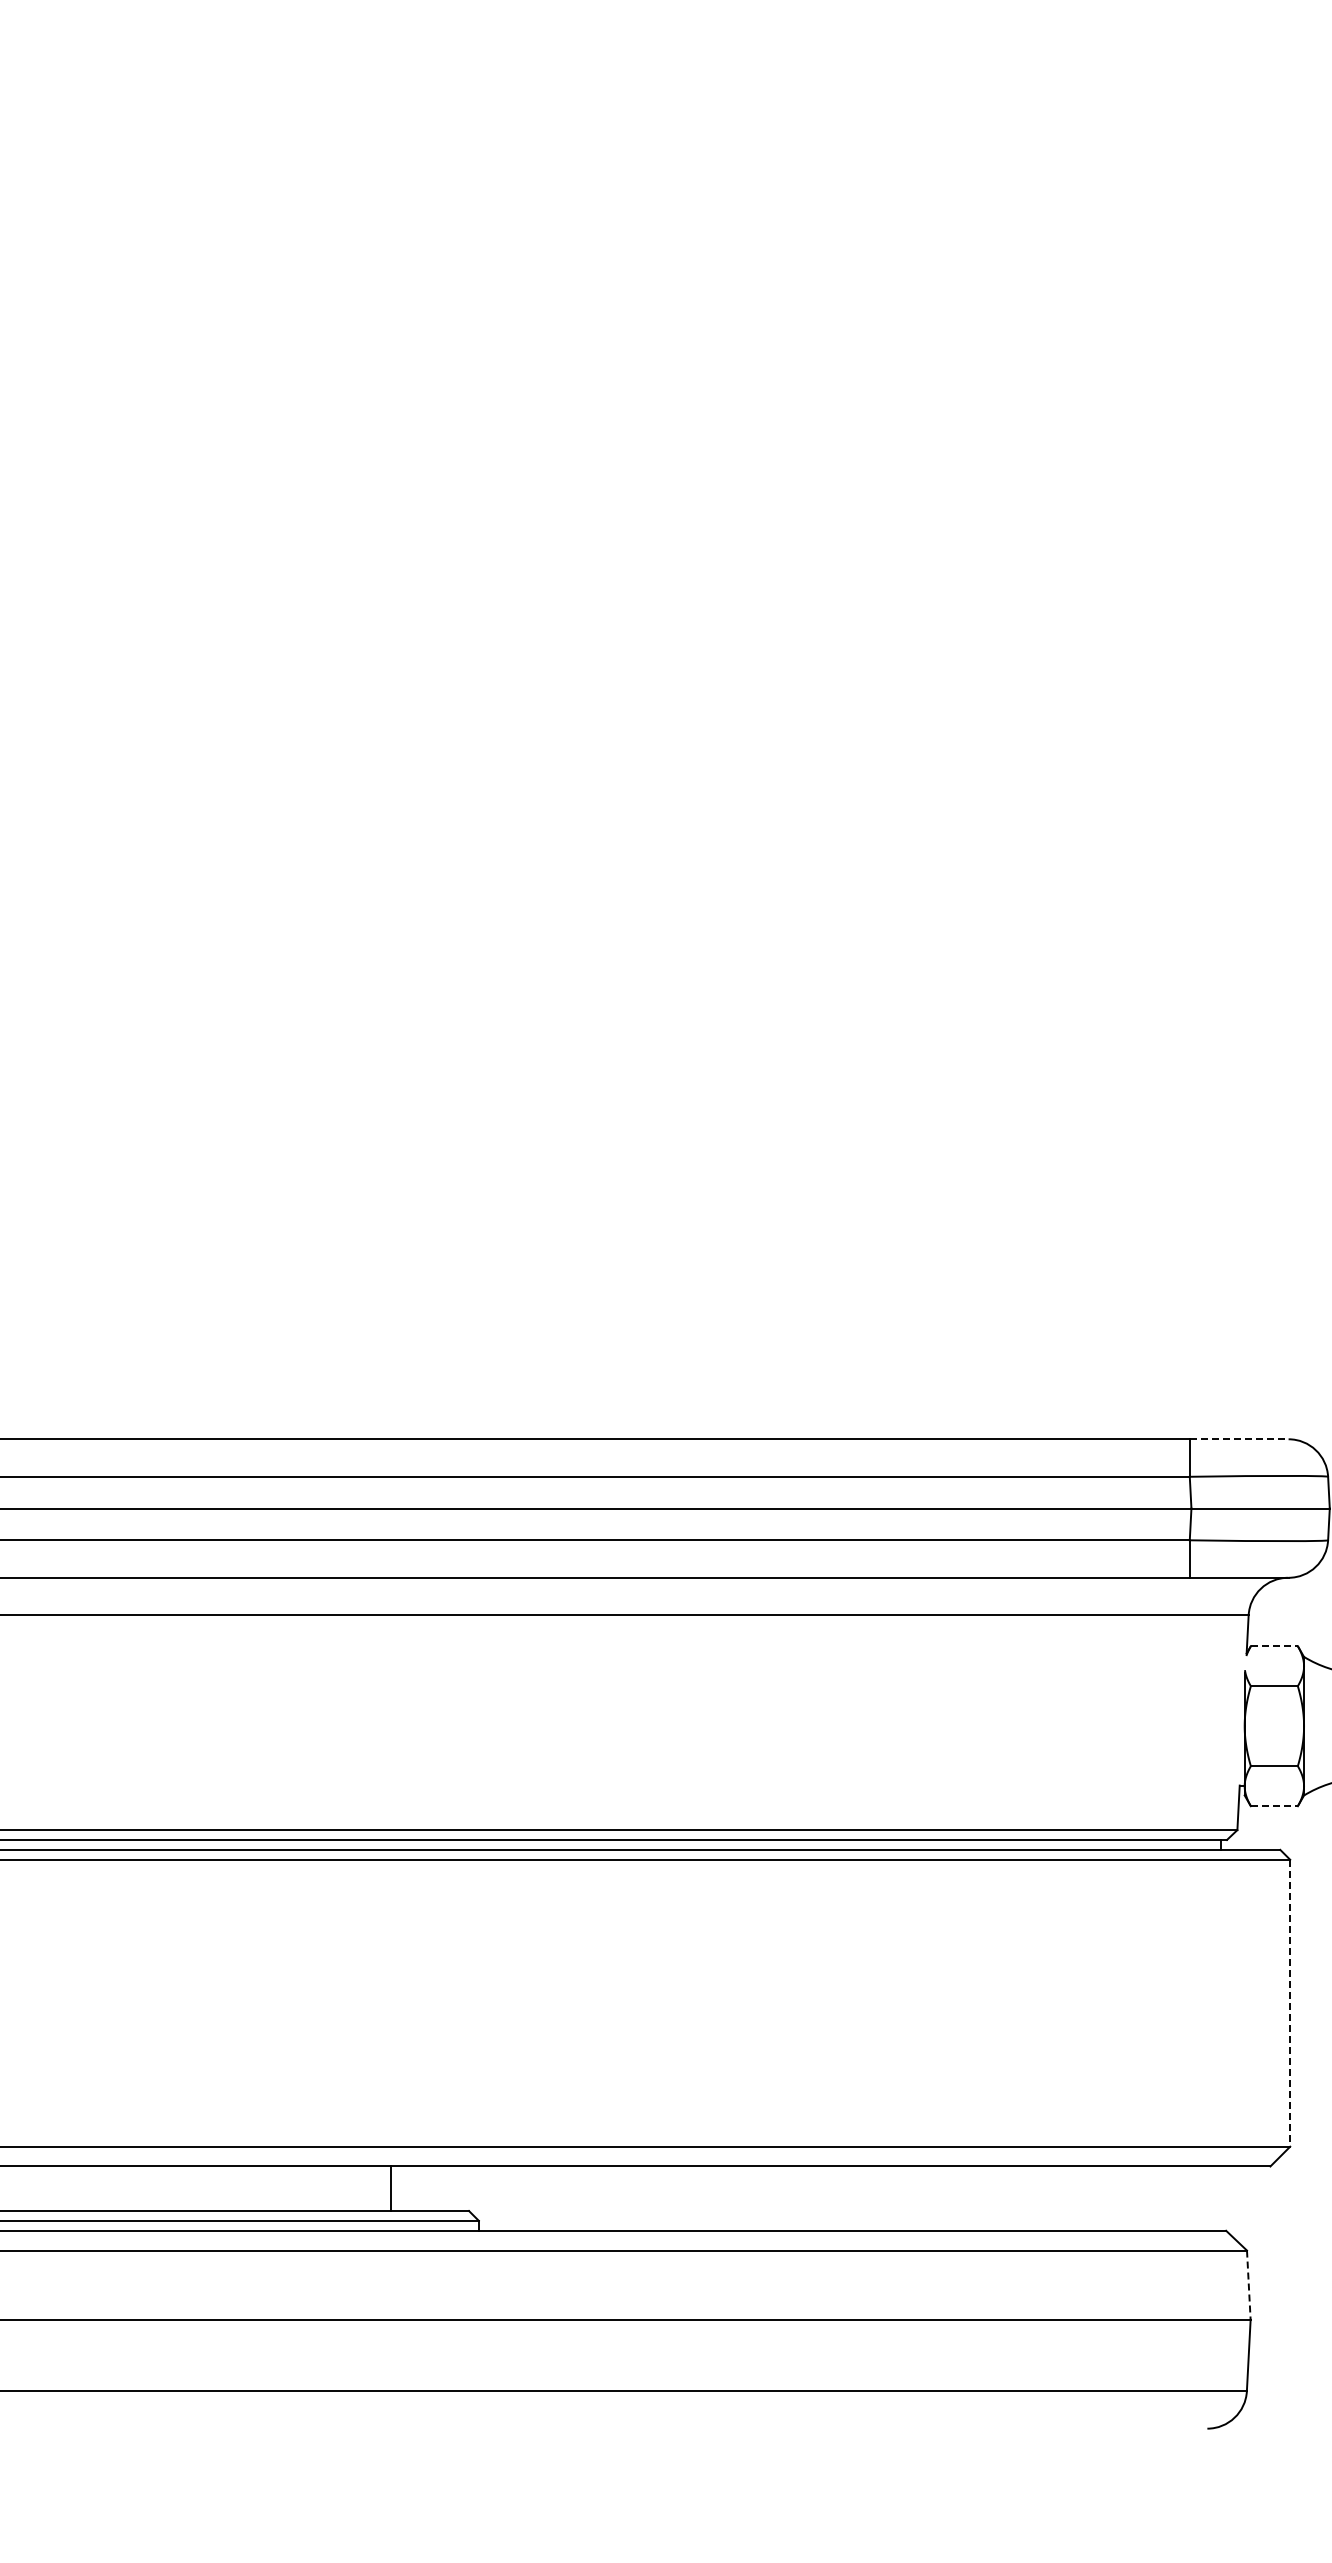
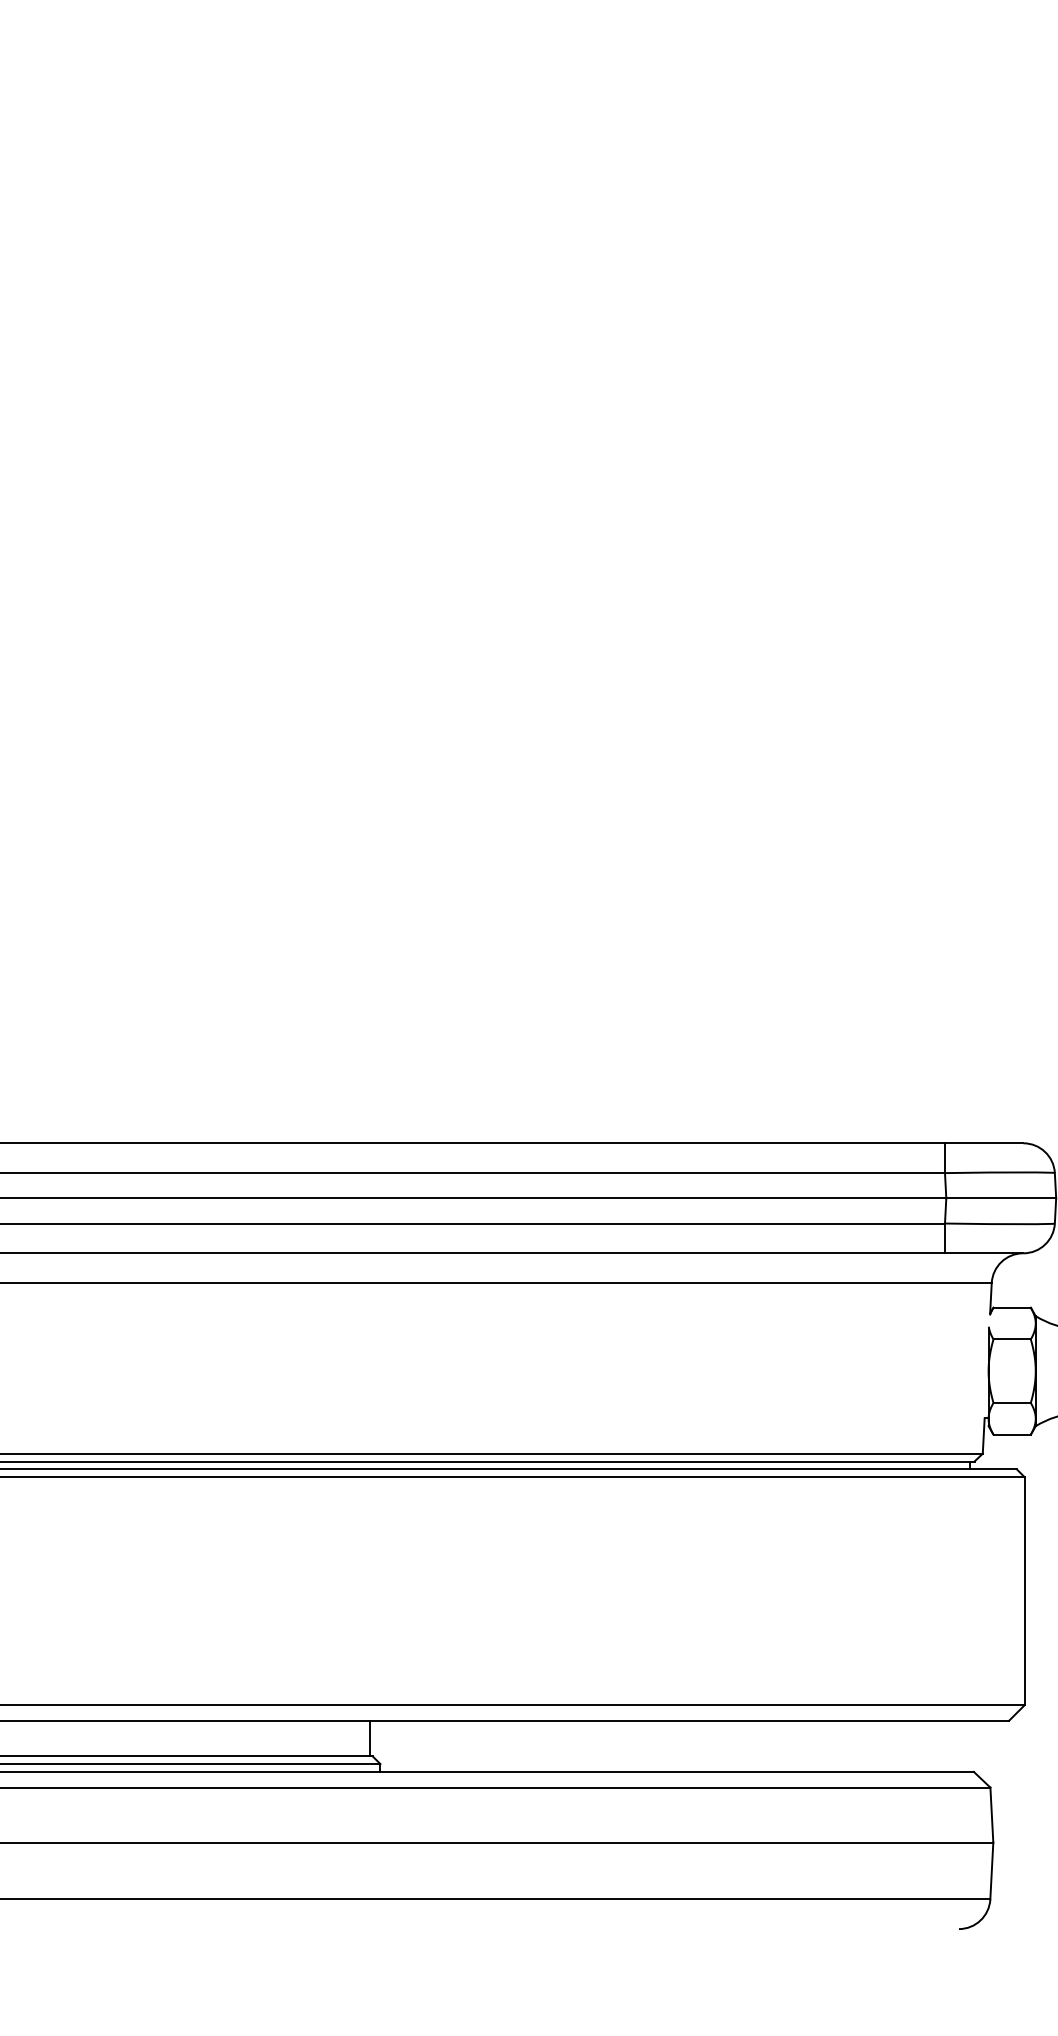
line: (1239, 1439) -> (984, 1143), dashed -> solid
line: (1274, 1646) -> (1012, 1307), dashed -> solid
line: (1274, 1806) -> (1012, 1434), dashed -> solid
line: (1290, 2003) -> (1024, 1591), dashed -> solid
line: (390, 2188) -> (369, 1738), moved
line: (1248, 2285) -> (991, 1815), dashed -> solid

